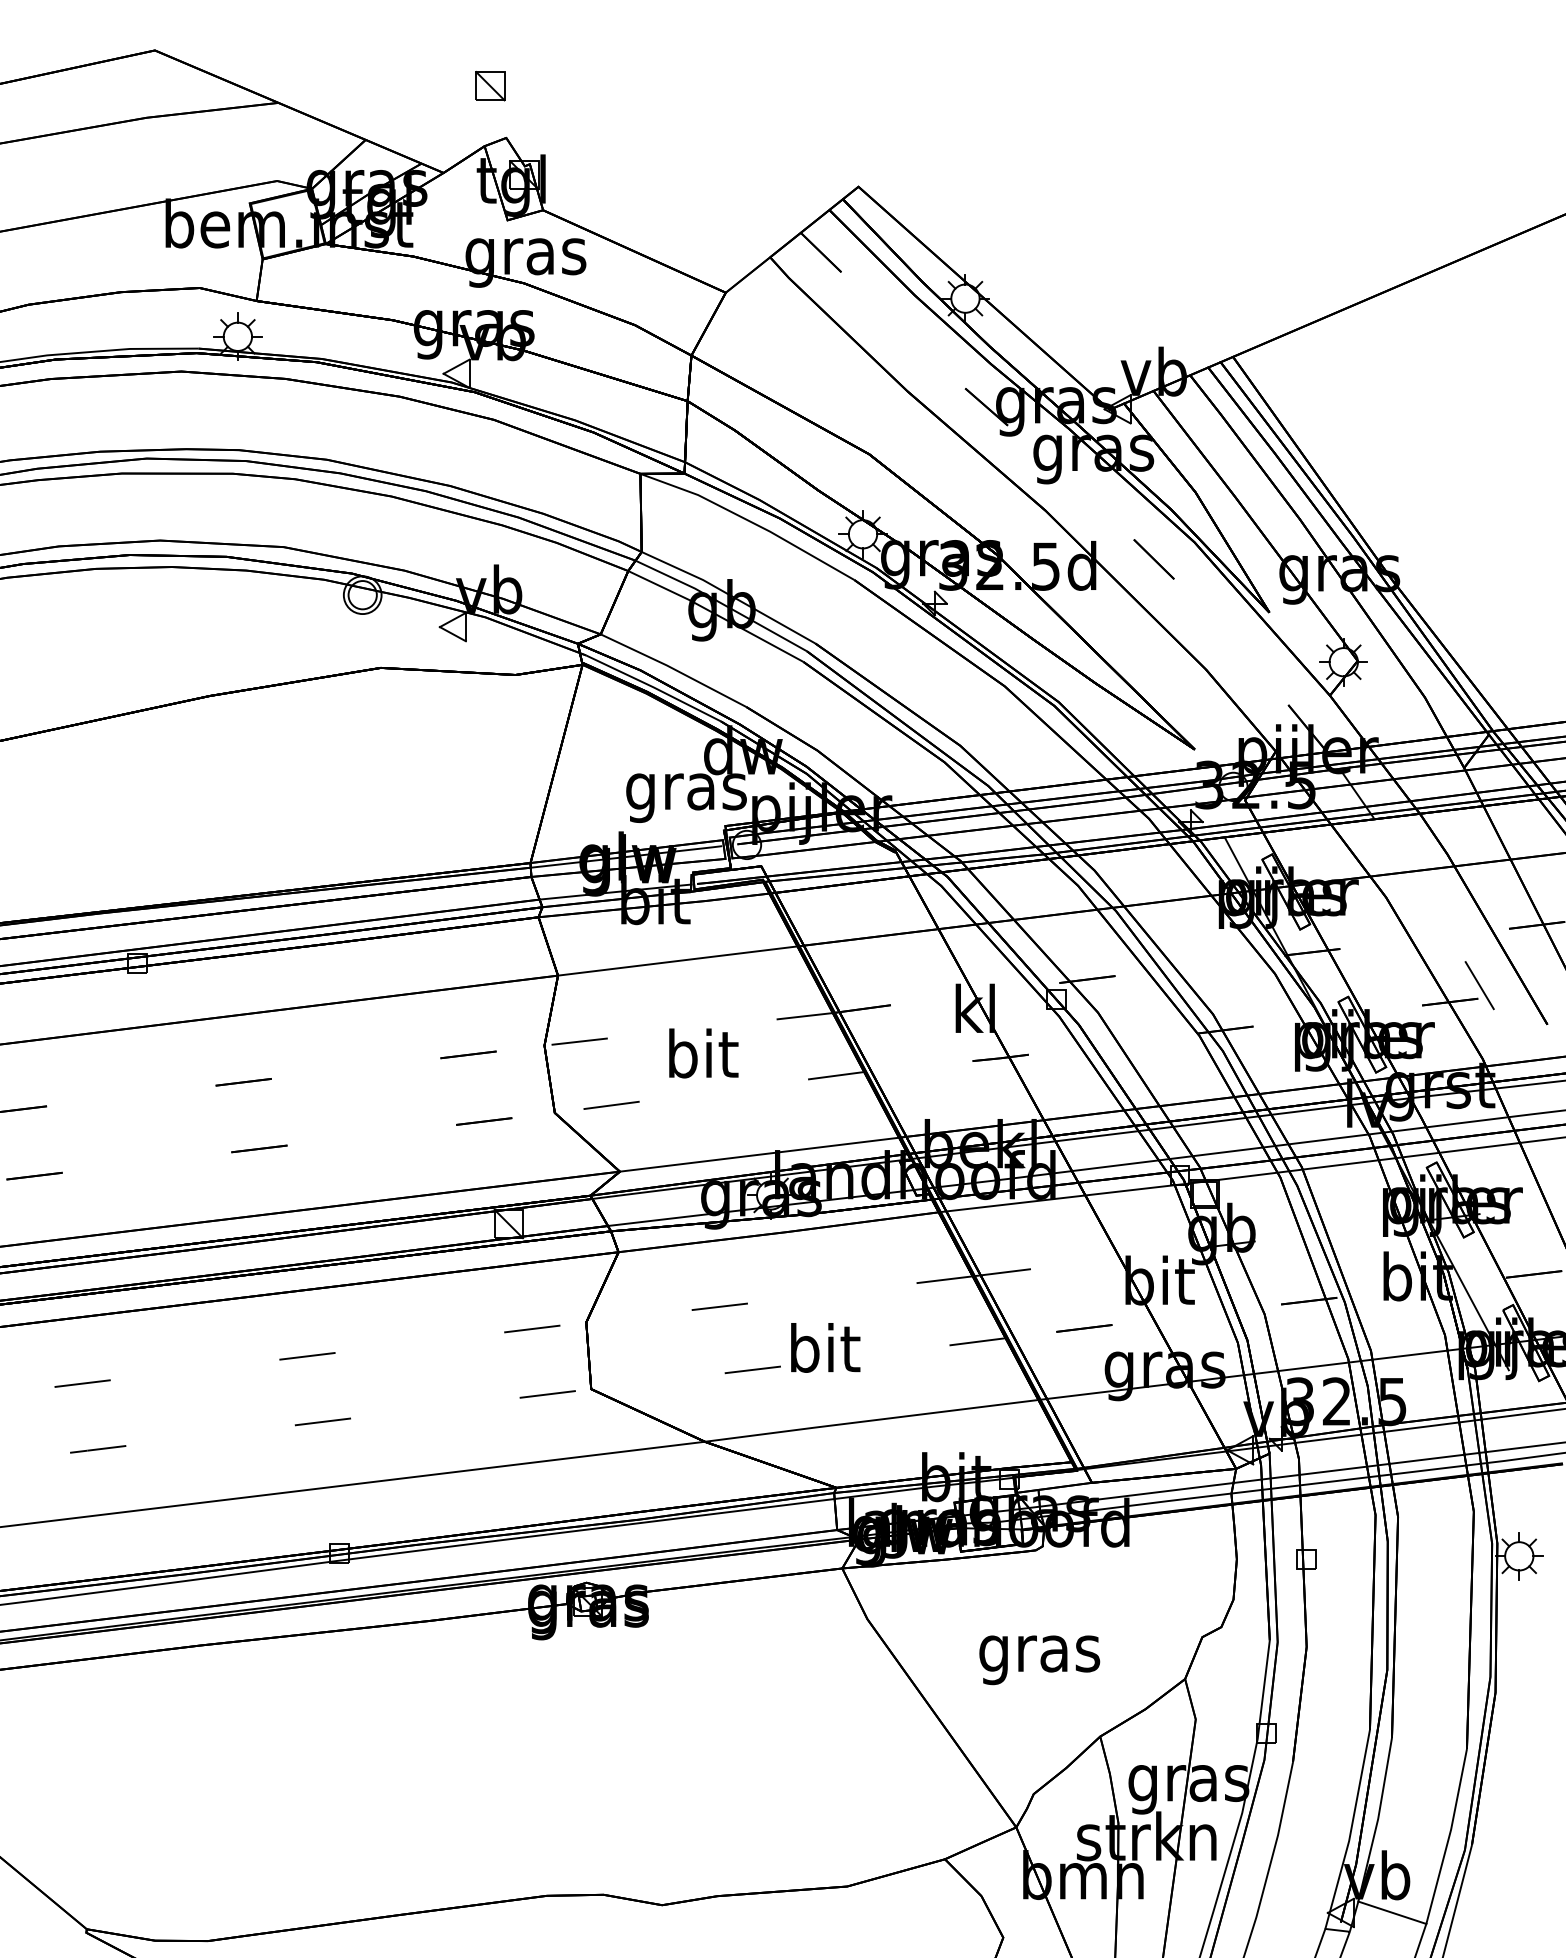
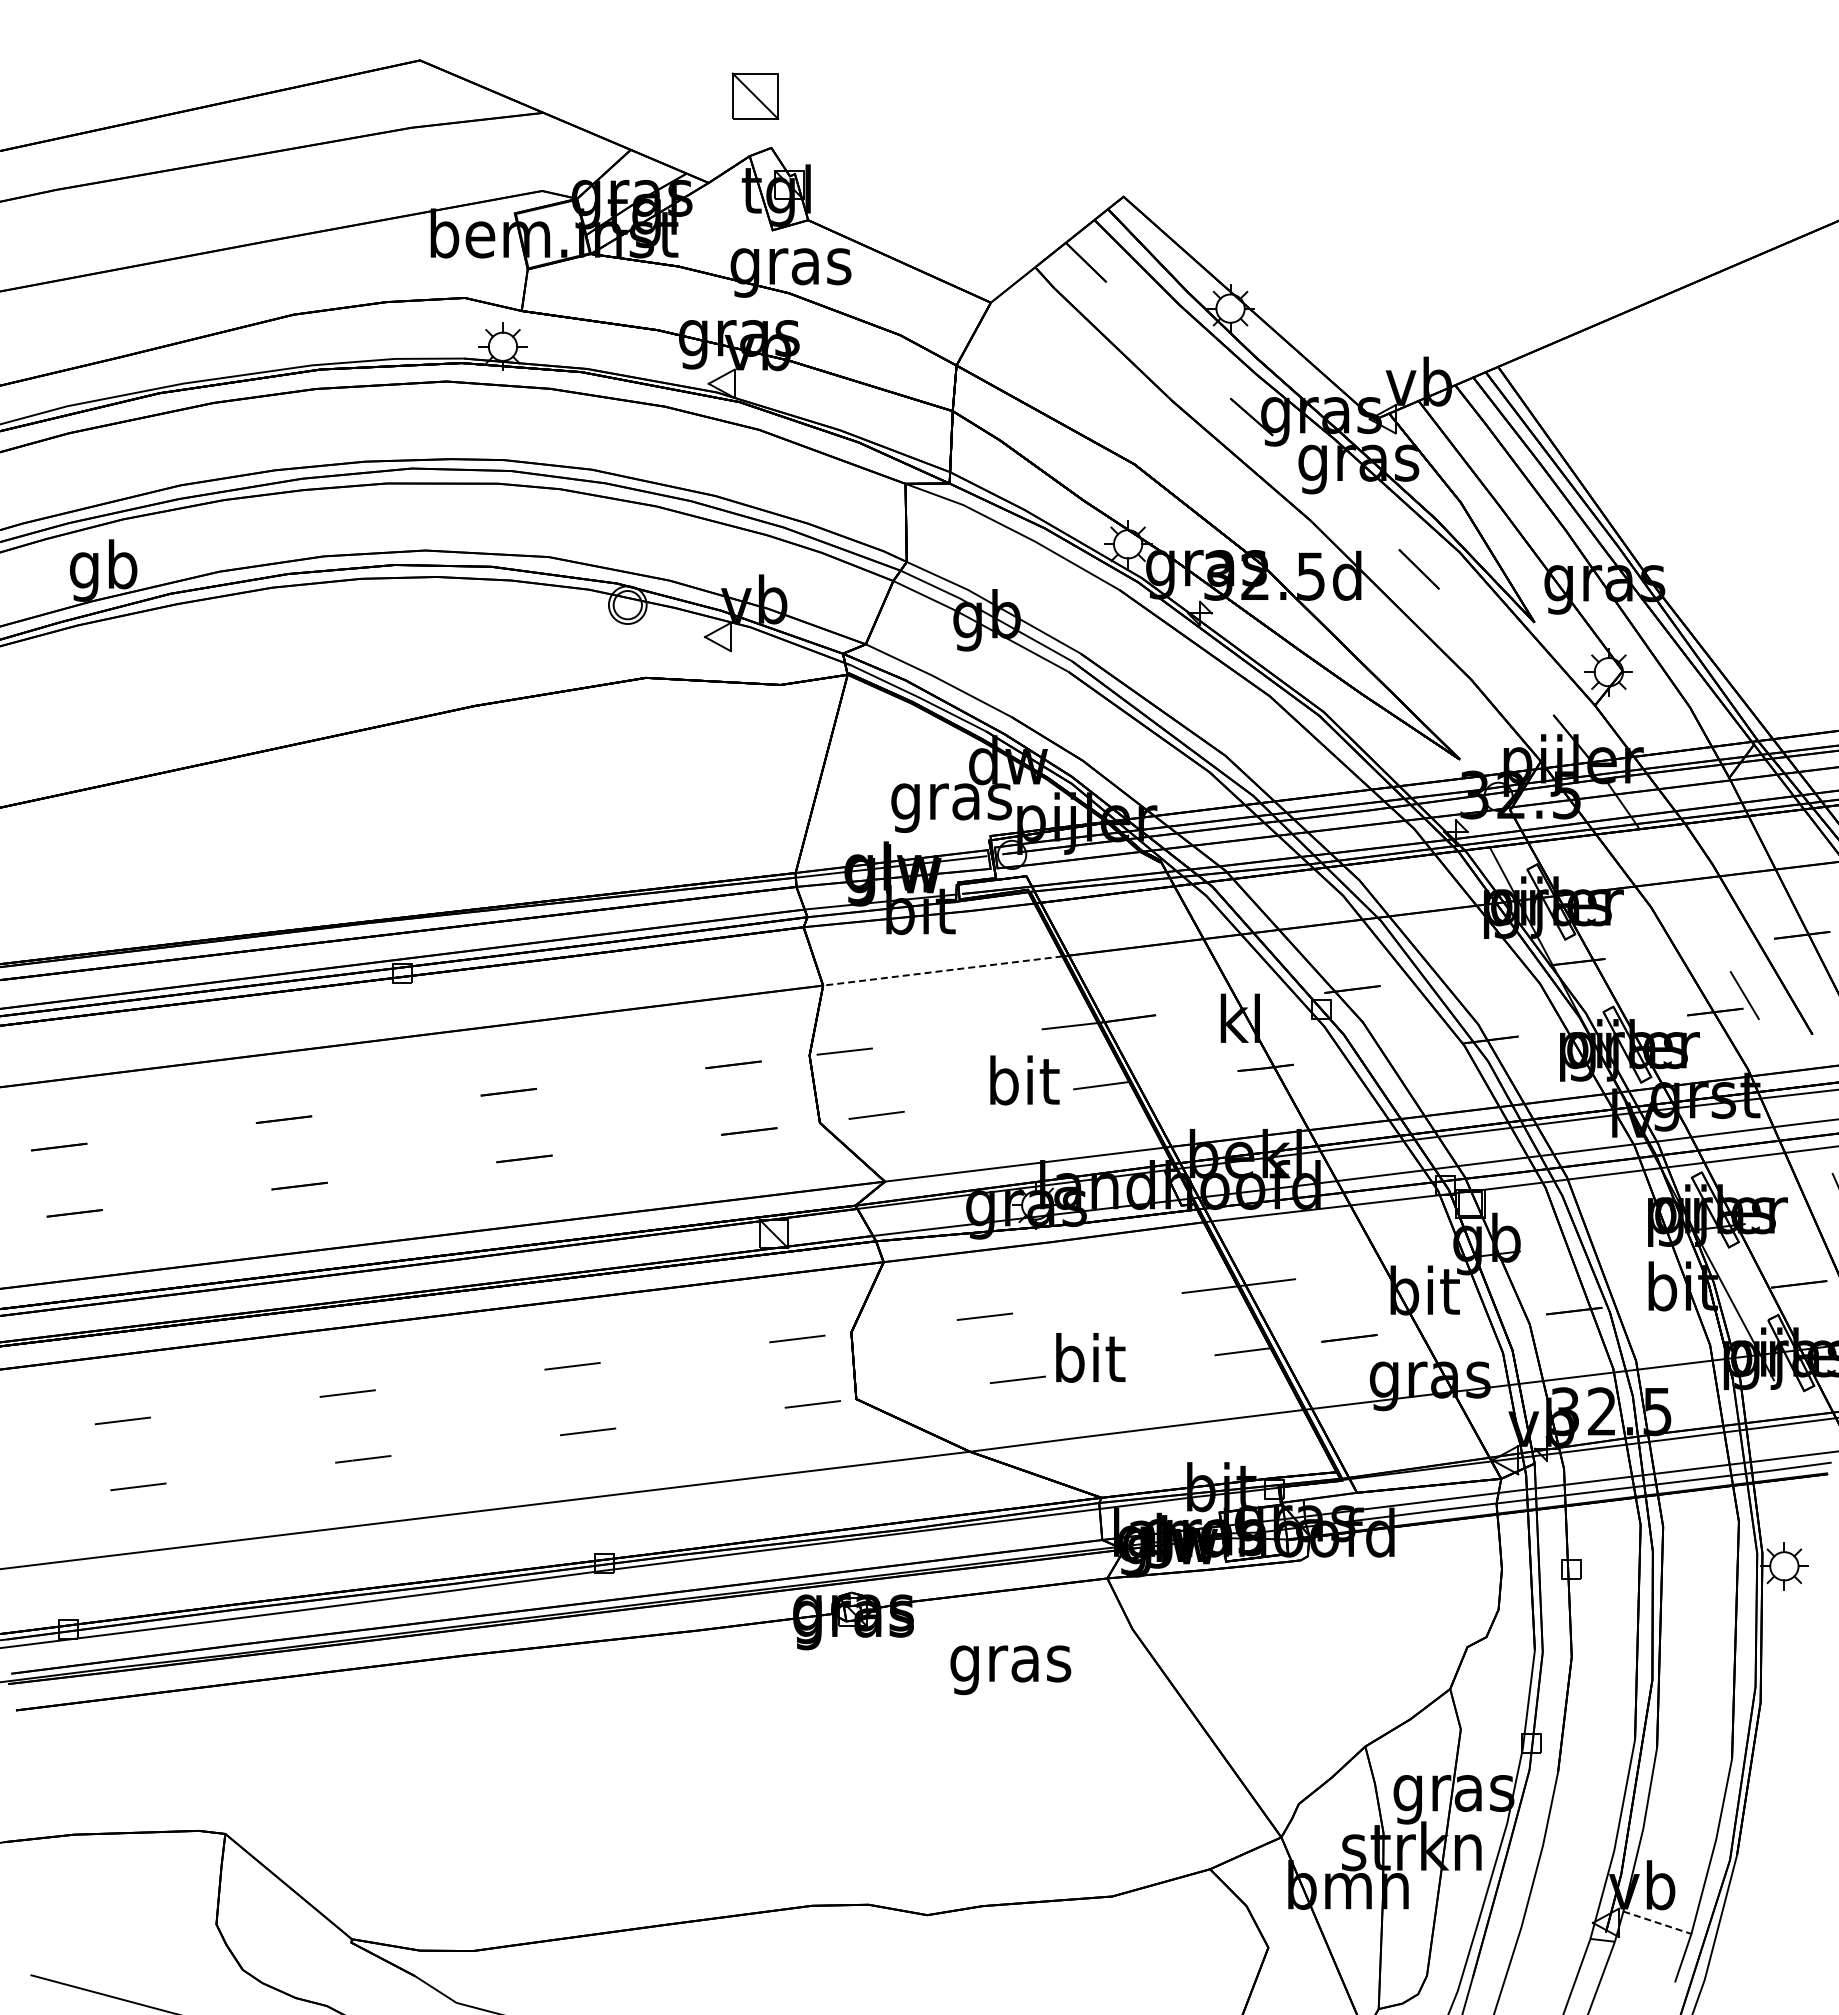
part: (490, 85) -> (755, 95), size x1.6
line: (677, 961) -> (942, 971), solid -> dashed
text: (703, 1053) -> (1024, 1080), moved
text: (1039, 1660) -> (1010, 1670), moved
line: (1392, 1912) -> (1657, 1922), solid -> dashed

